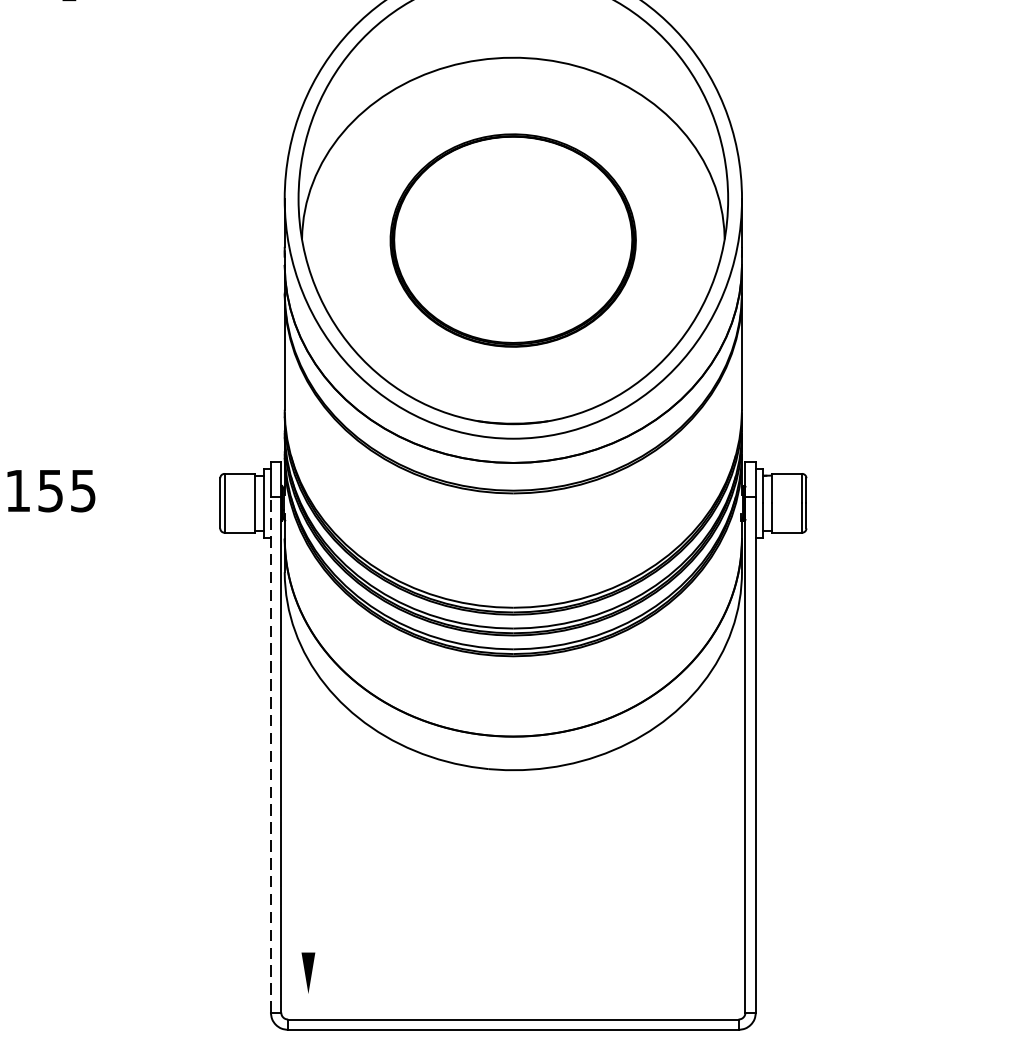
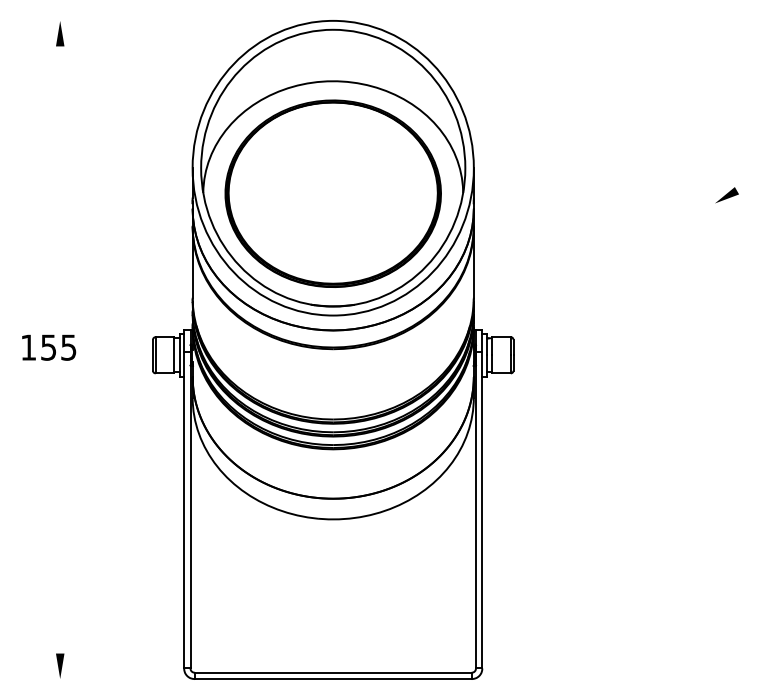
part: (512, 240) -> (332, 193), size x1.43
line: (271, 754) -> (184, 509), dashed -> solid
part: (308, 971) -> (60, 665), moved

